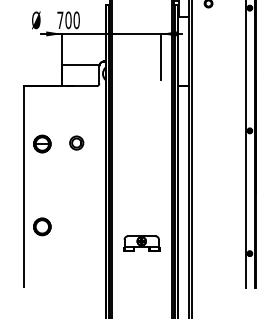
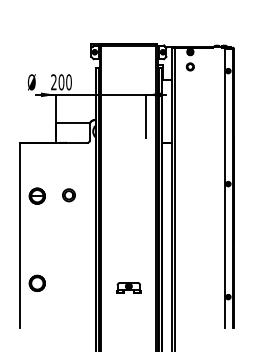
text: (59, 20) -> (53, 82), 700 -> 200
part: (41, 225) -> (36, 282), moved
part: (141, 243) -> (128, 287), size x0.71

